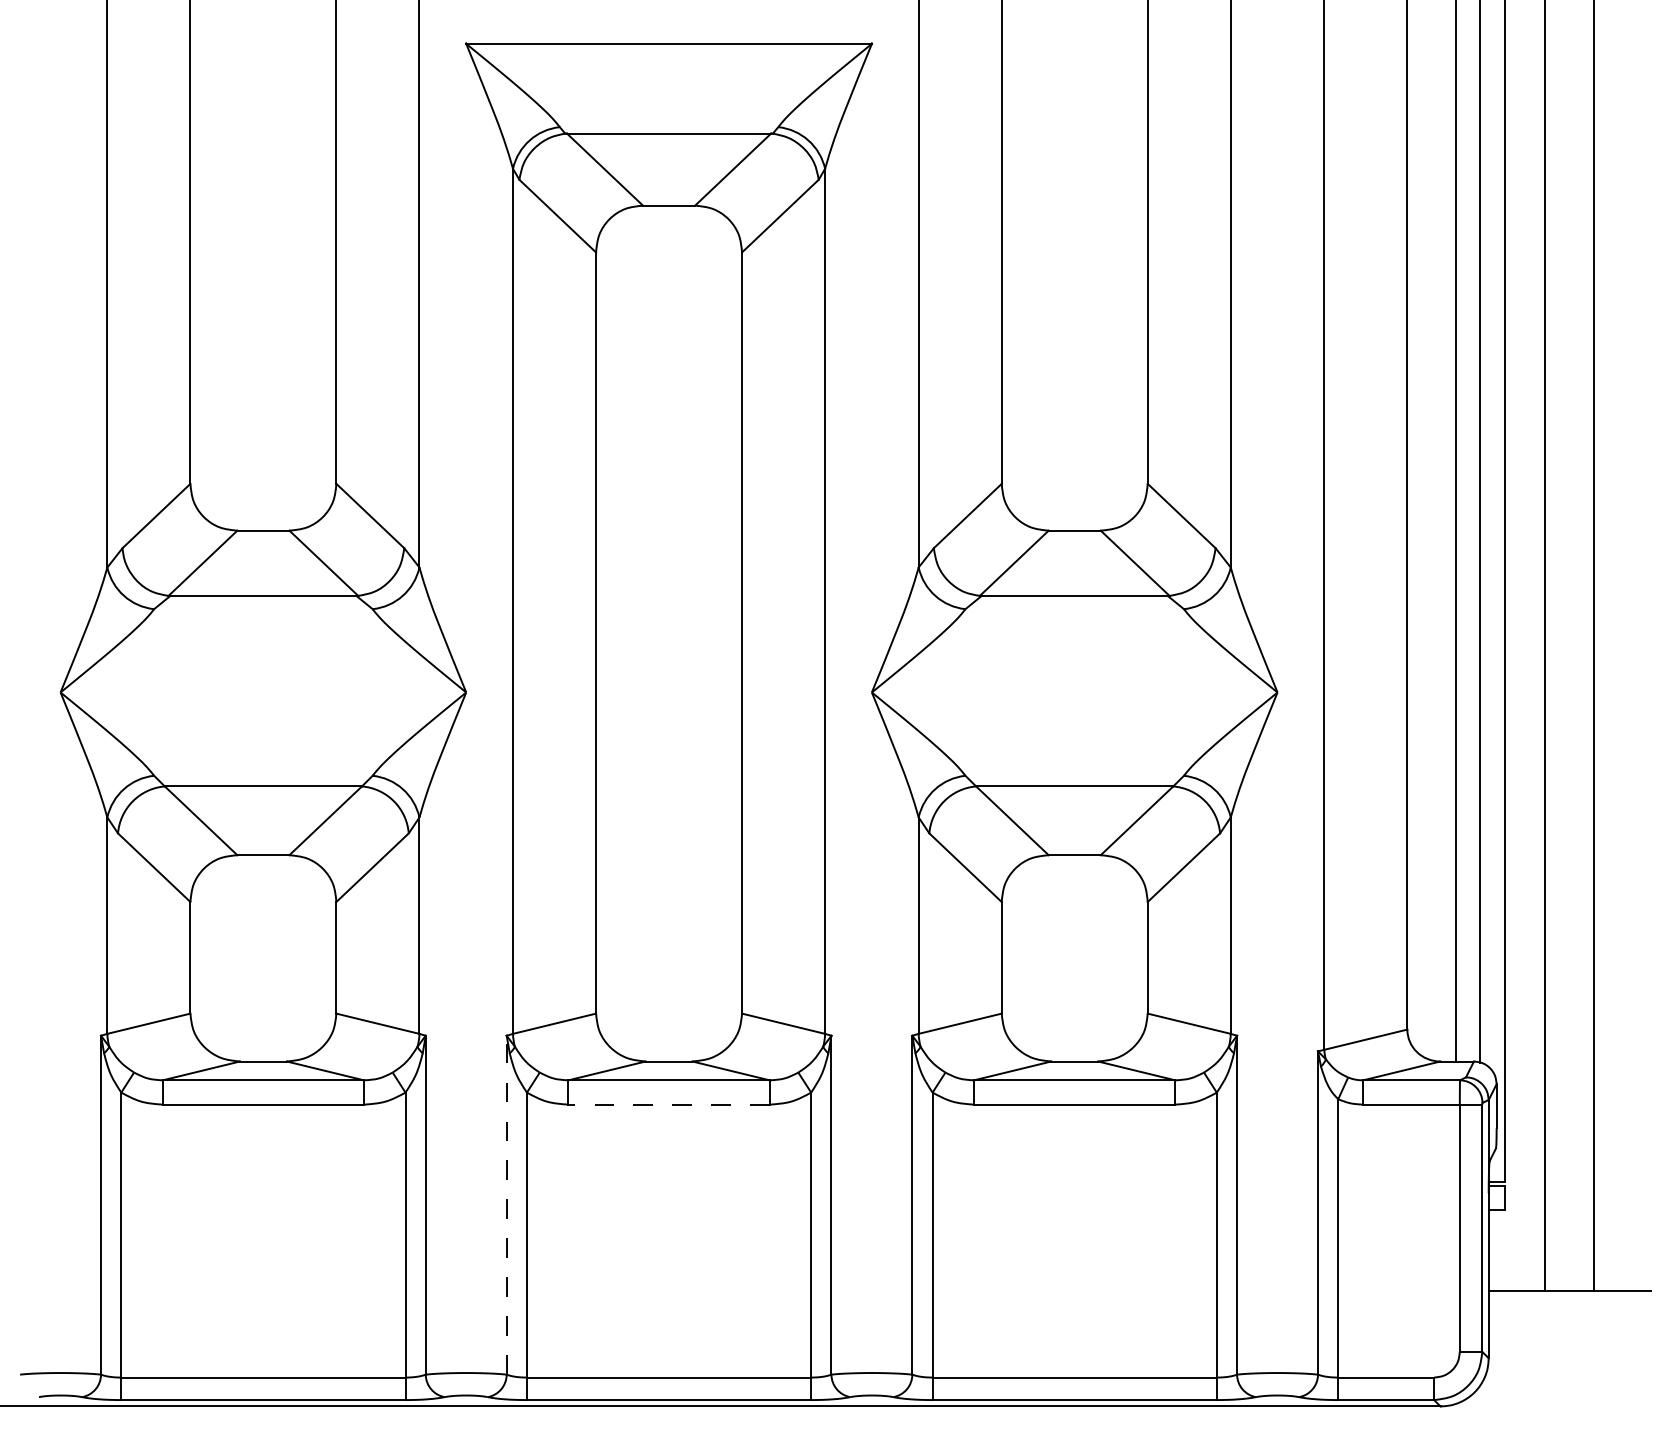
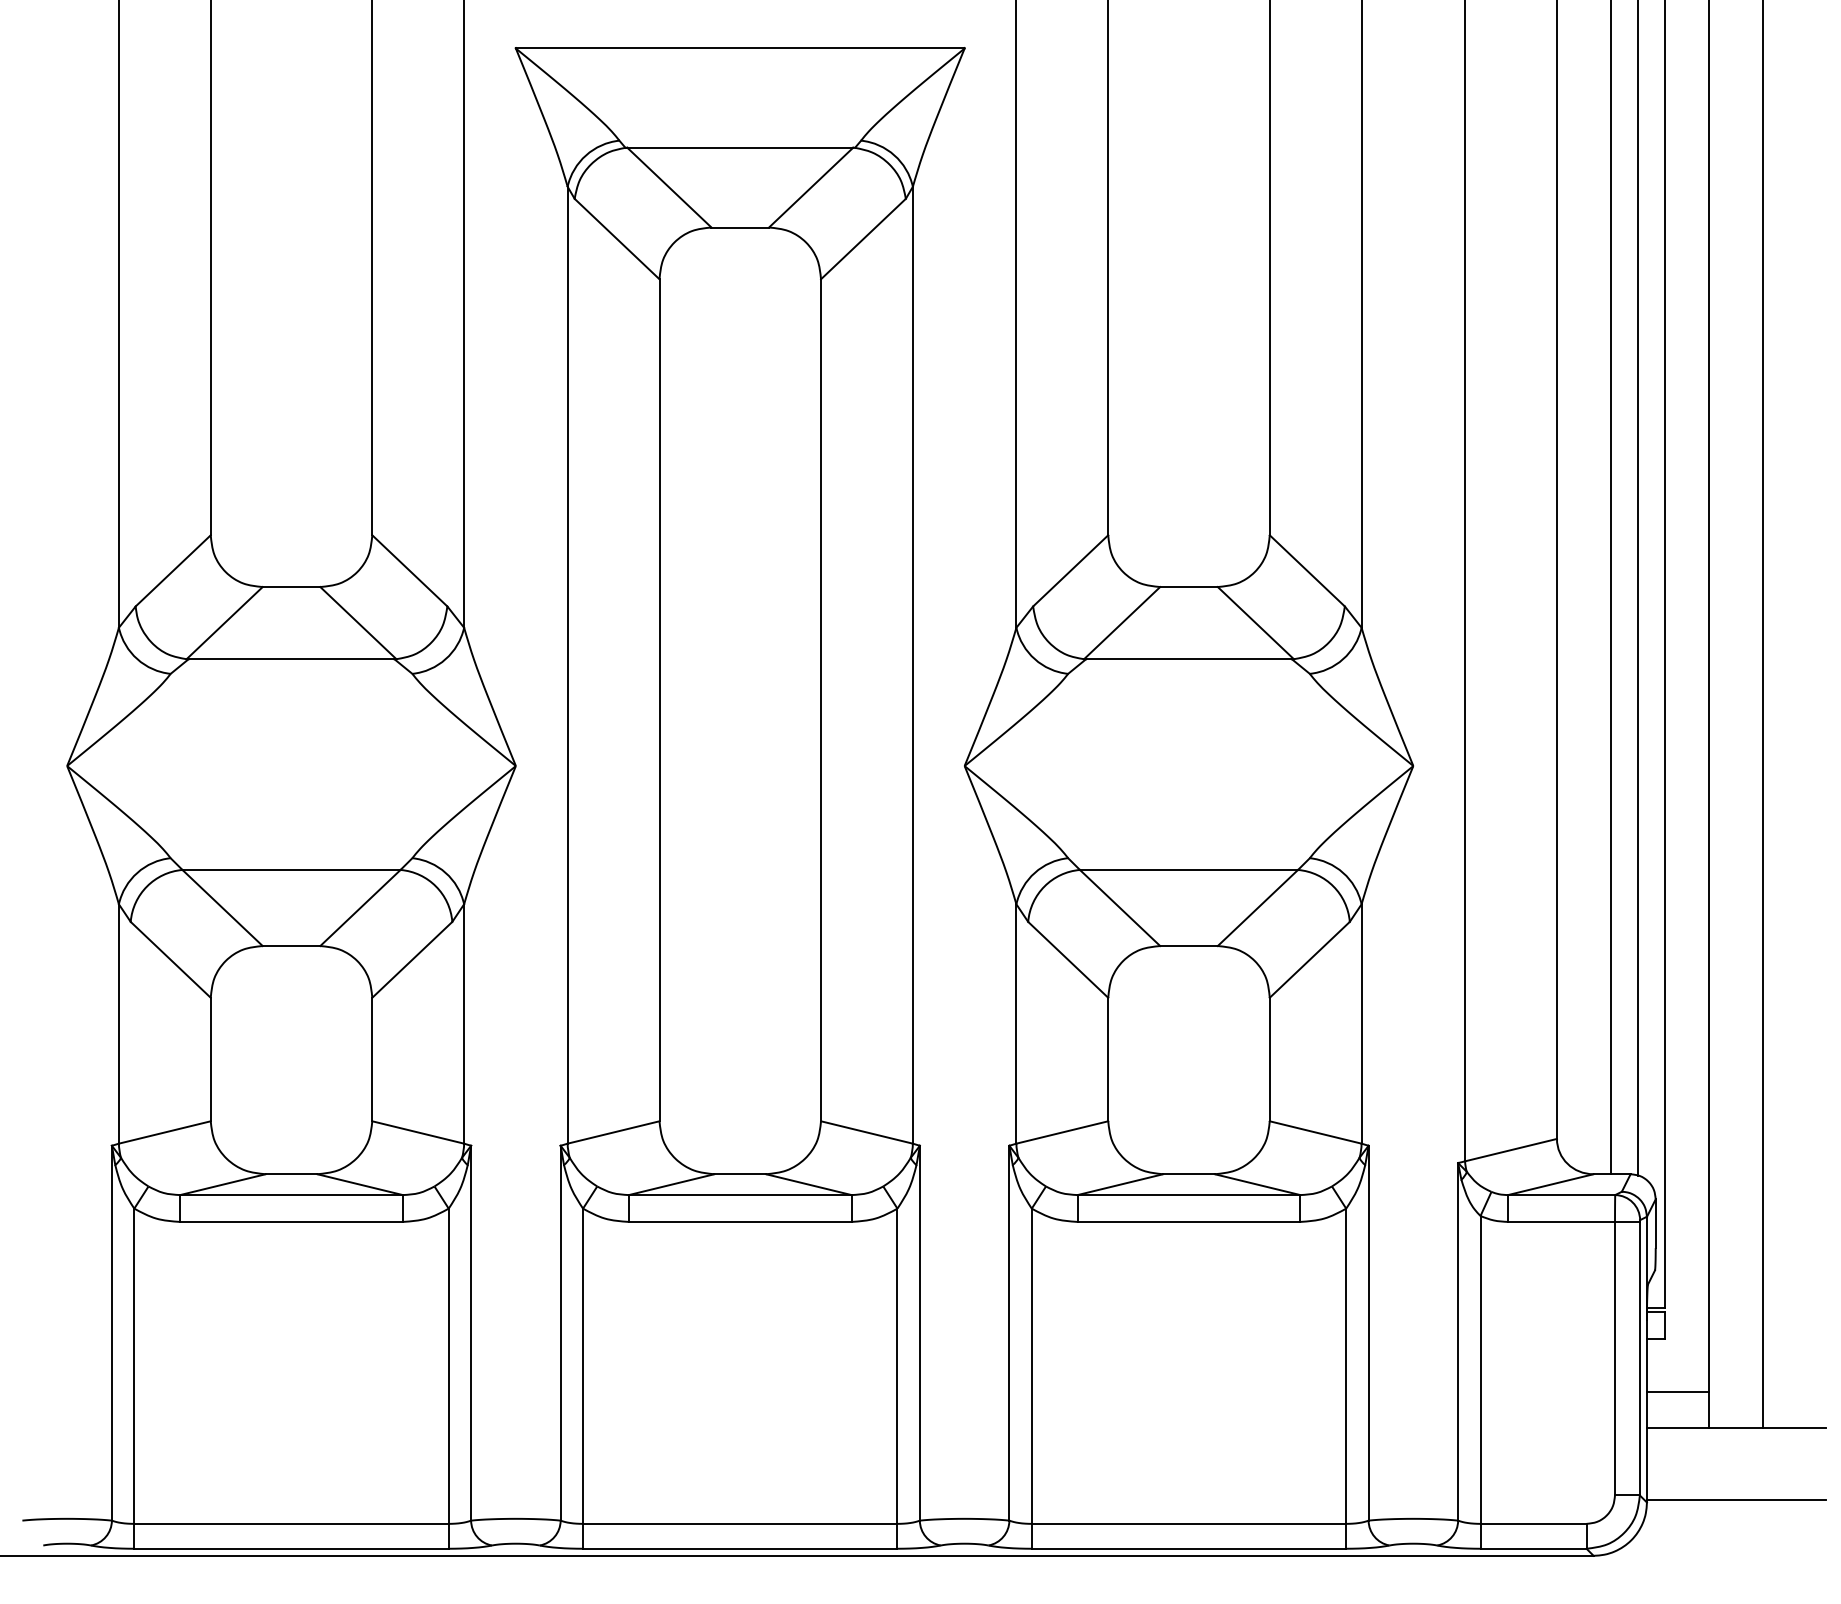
line: (668, 1104) -> (739, 1221), dashed -> solid
line: (506, 1204) -> (560, 1332), dashed -> solid
line: (1516, 1258) -> (1677, 1392), added
line: (1568, 1356) -> (1735, 1500), added

